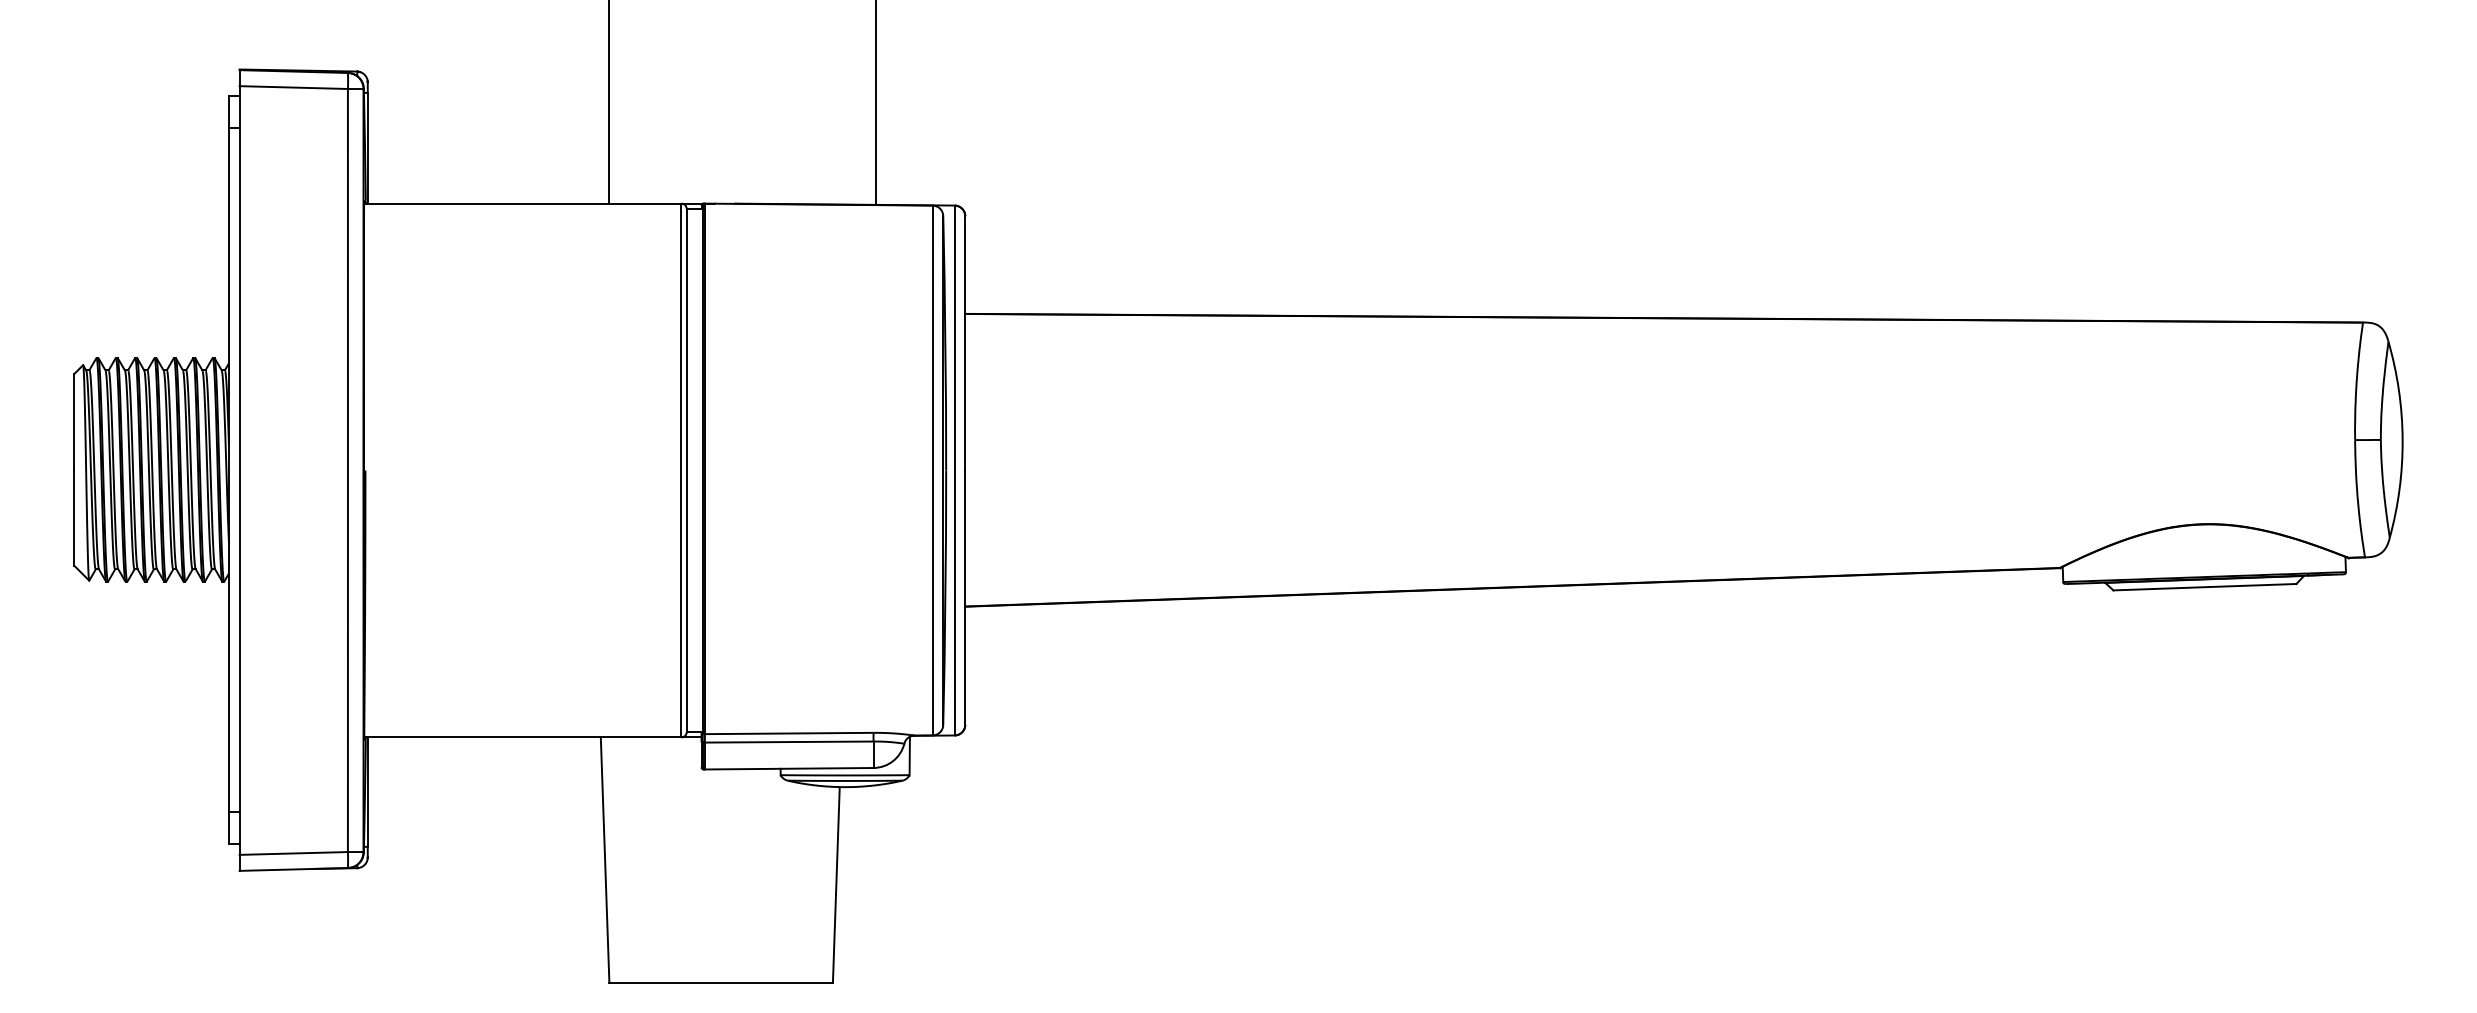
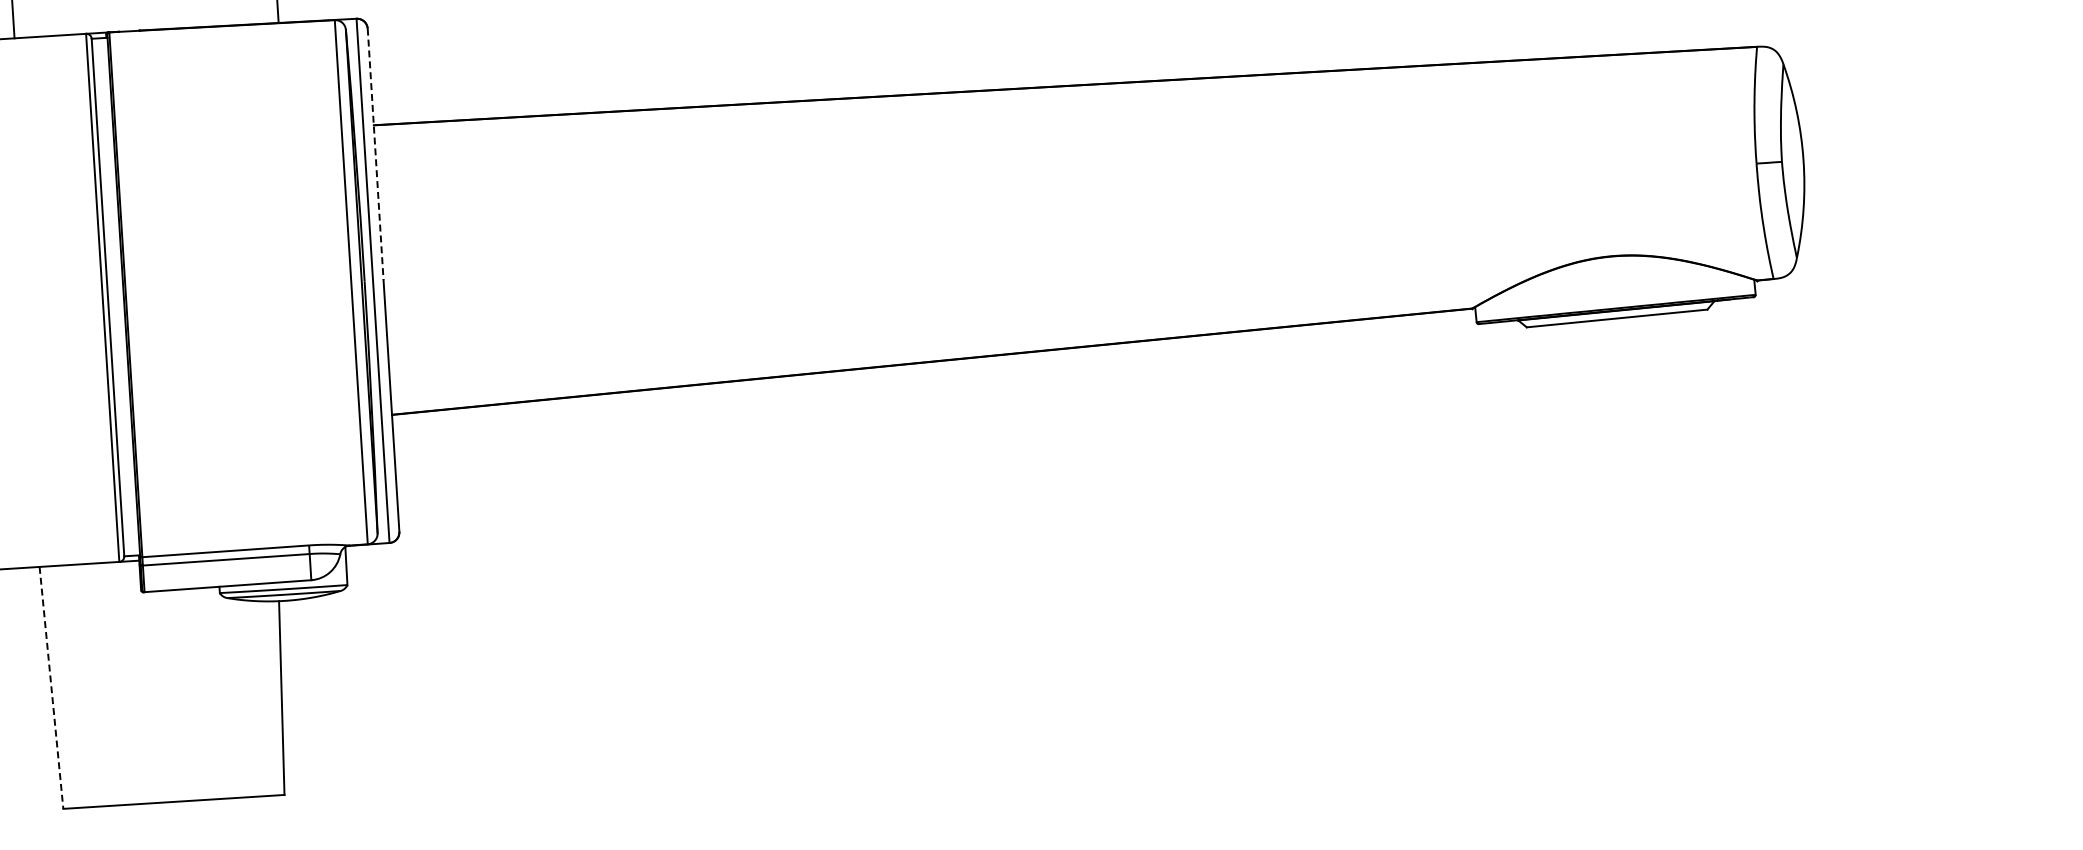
line: (965, 343) -> (375, 154), solid -> dashed
line: (605, 859) -> (51, 687), solid -> dashed

